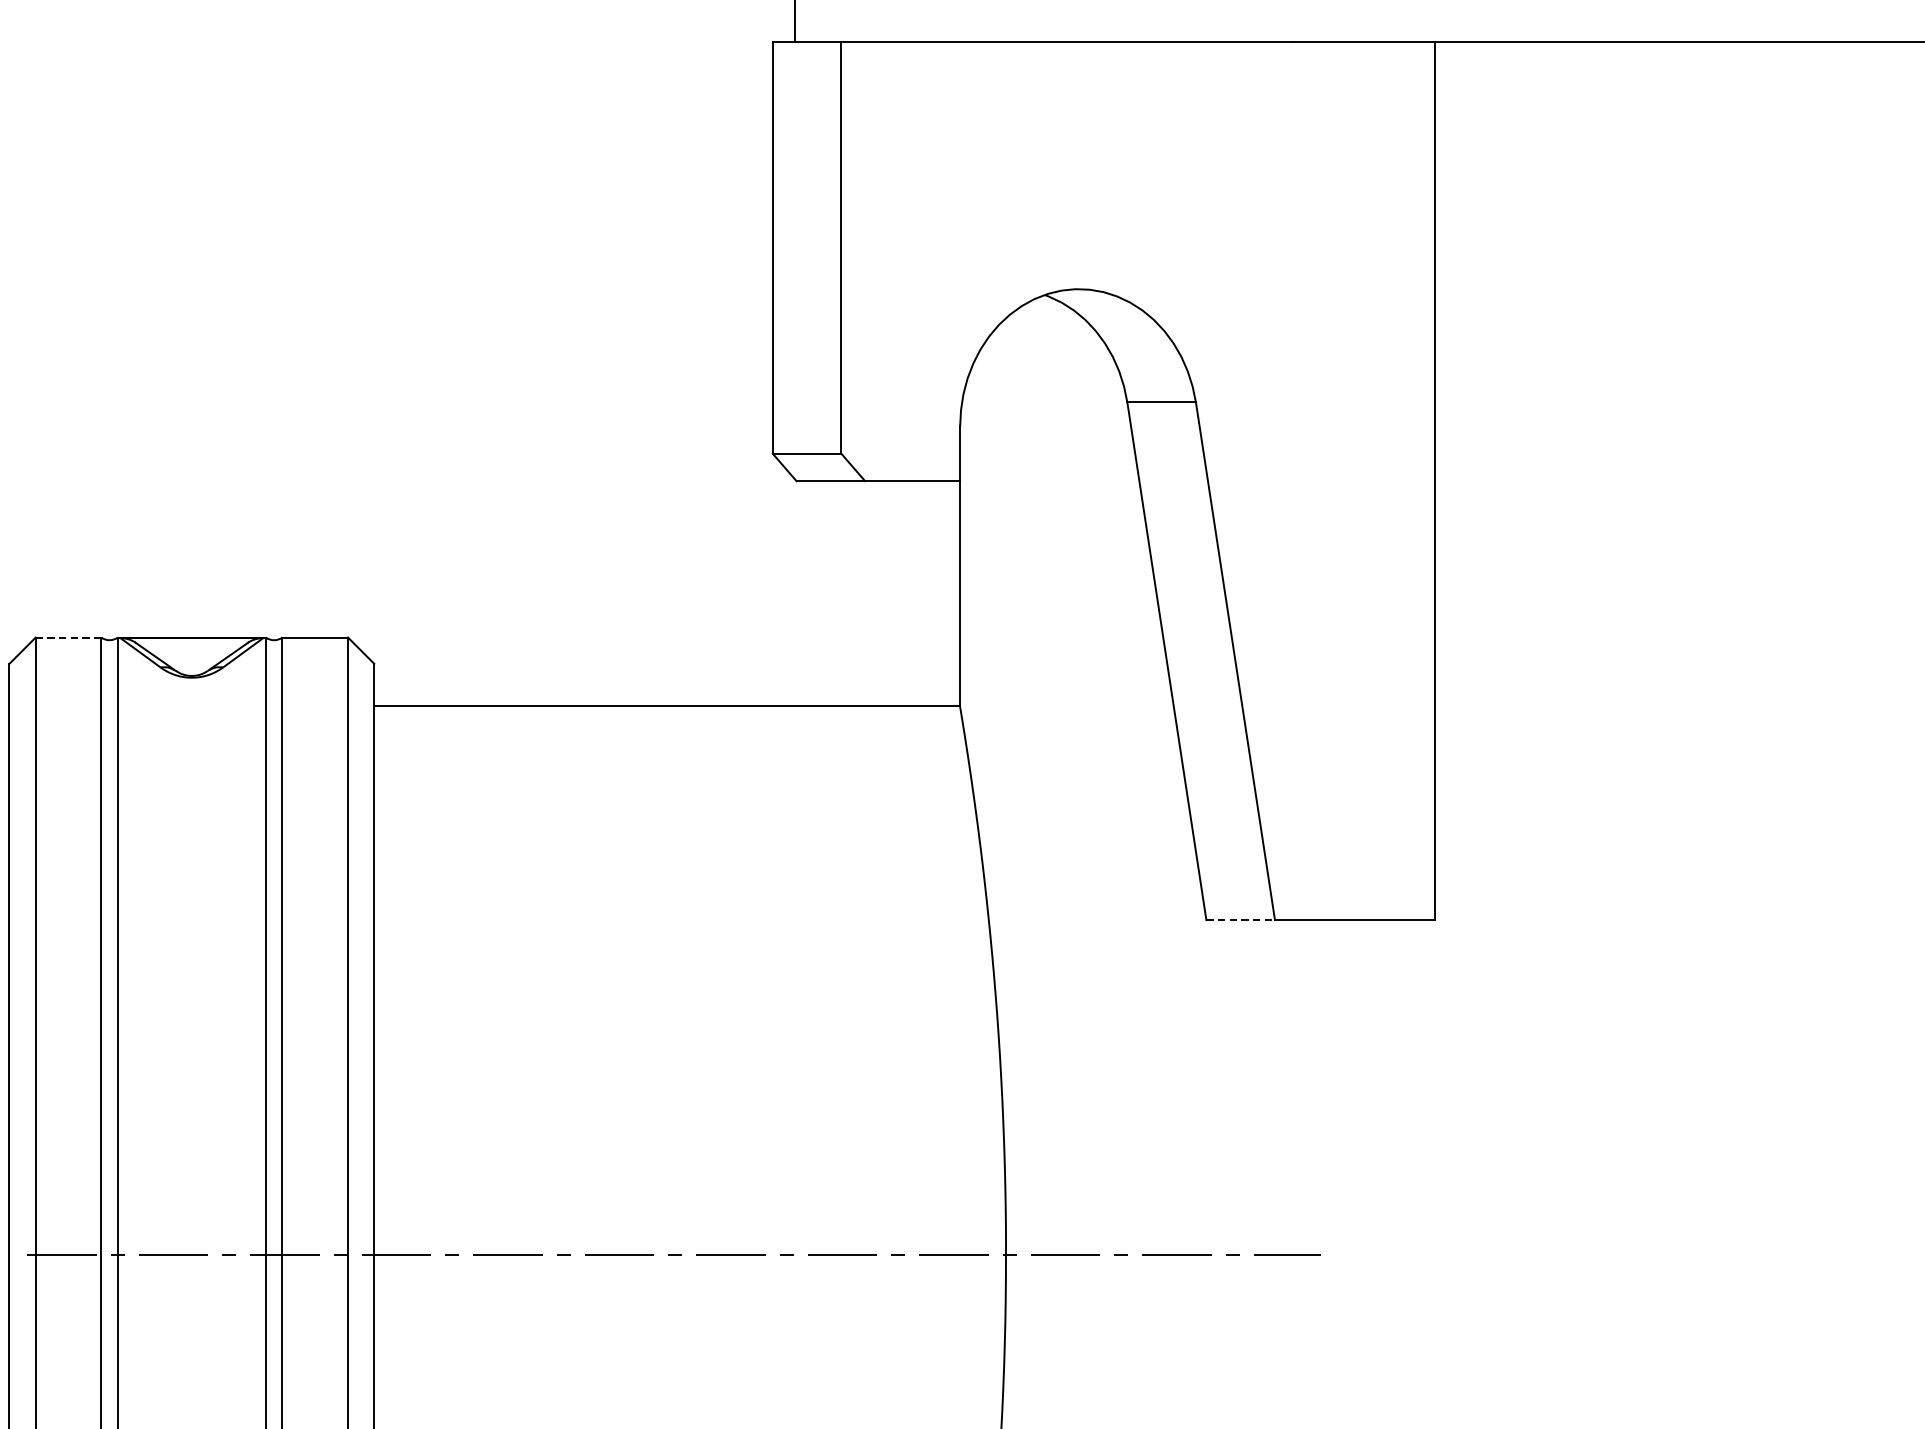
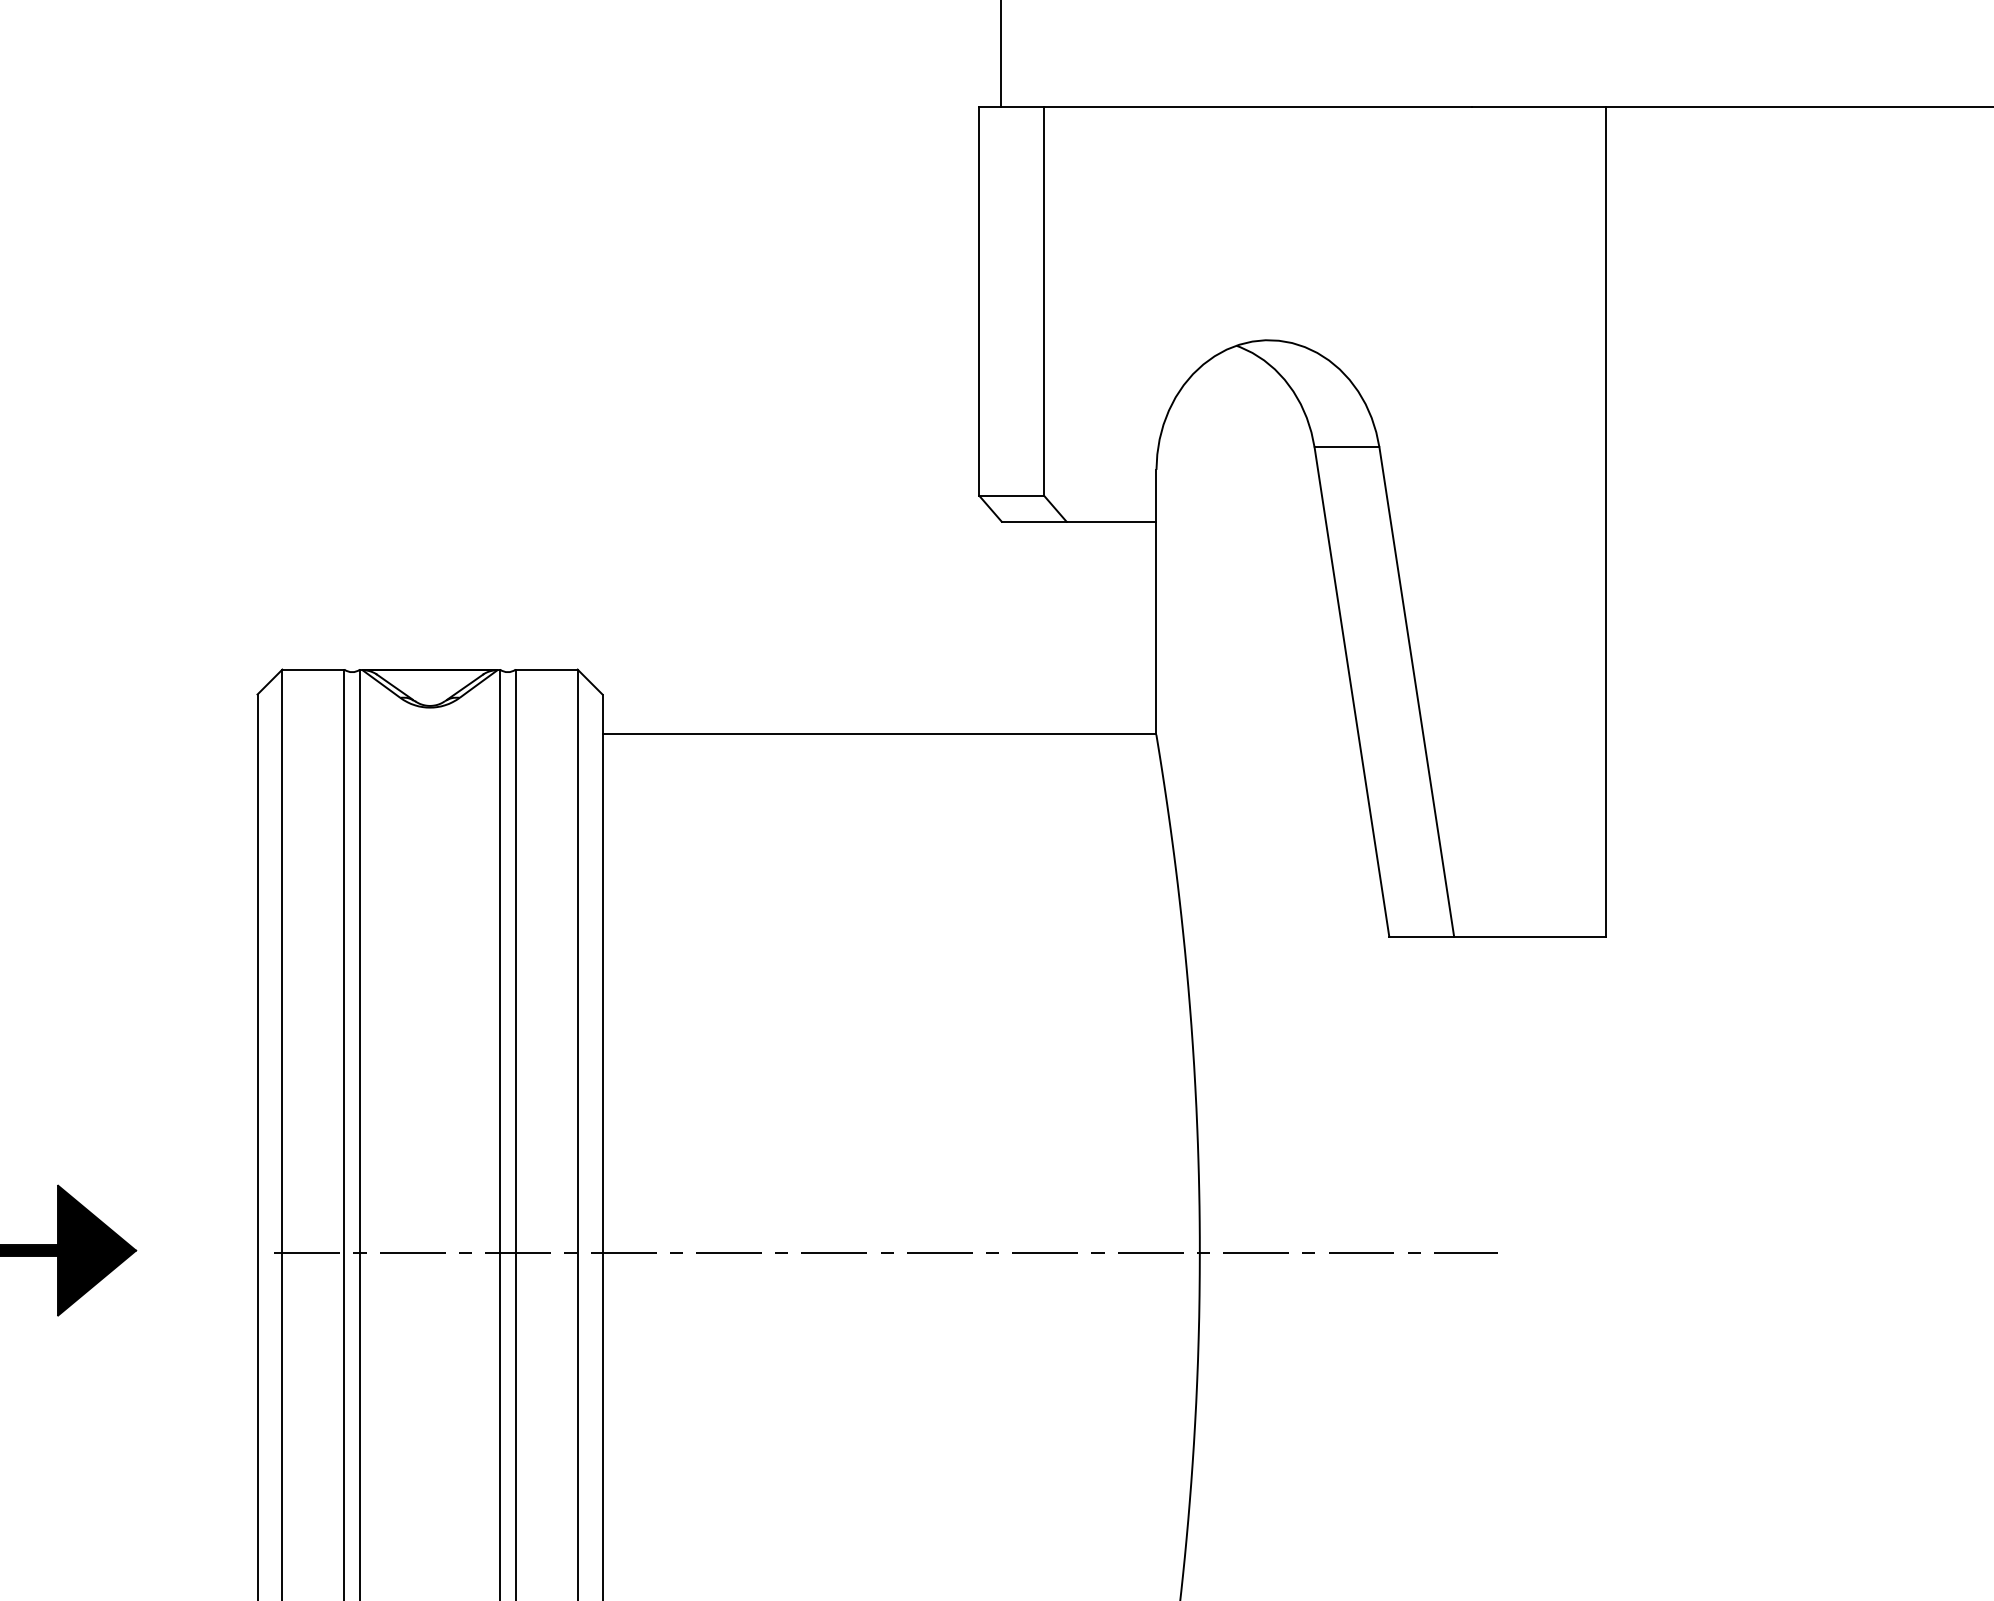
line: (67, 637) -> (312, 669), dashed -> solid
line: (1241, 919) -> (1422, 936), dashed -> solid

